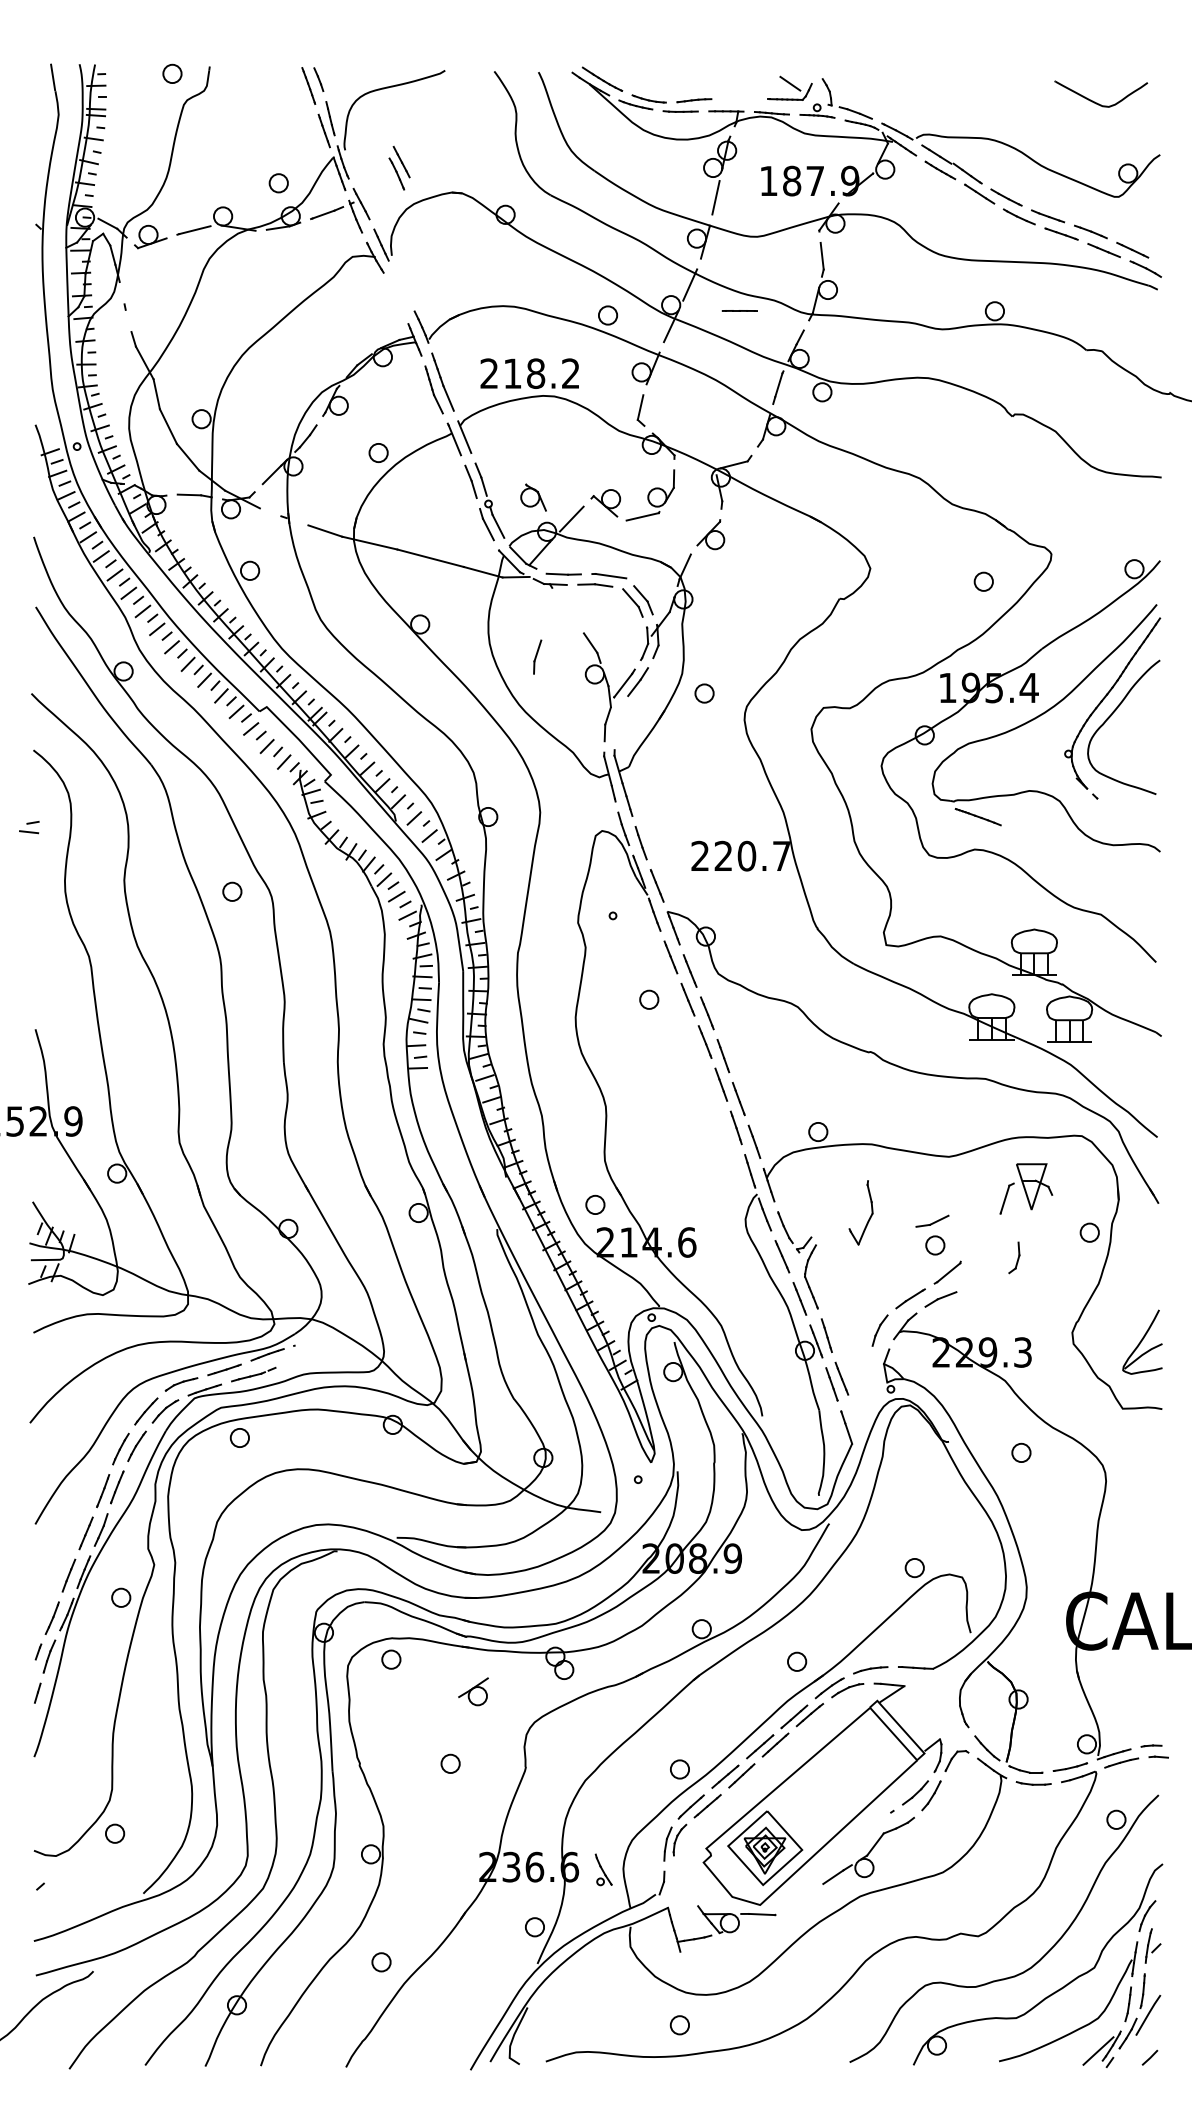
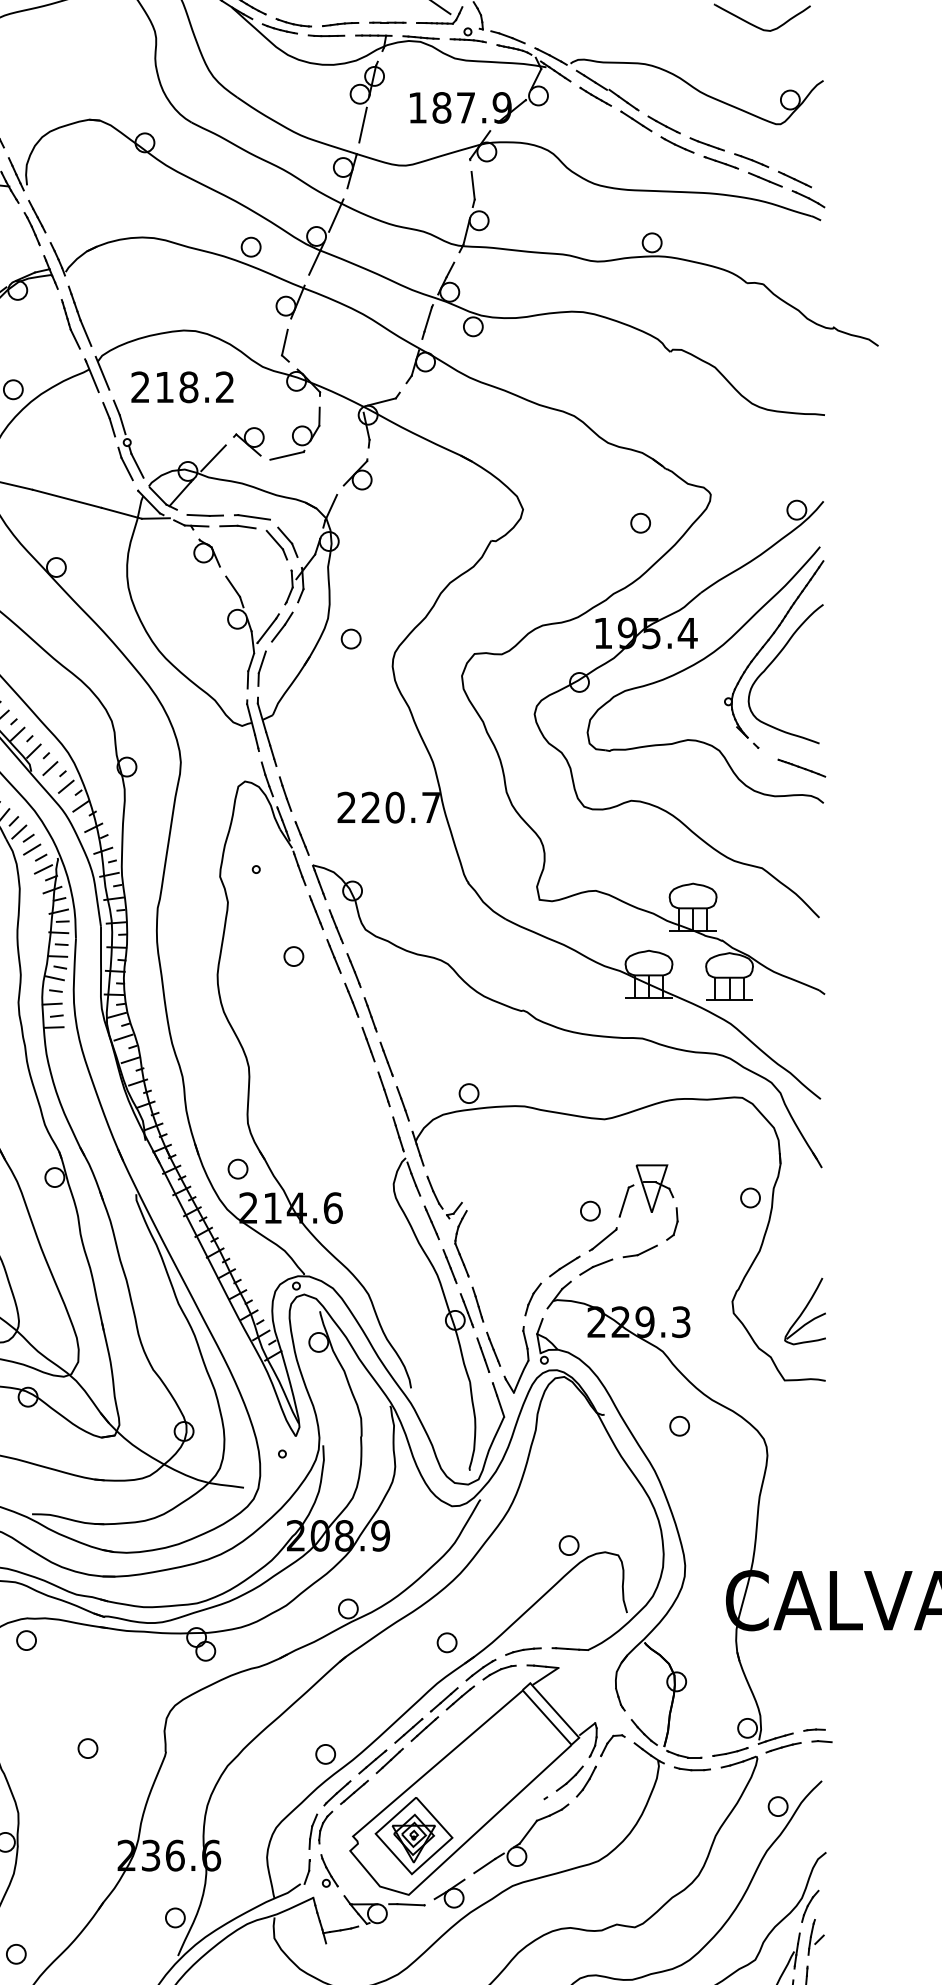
part: (399, 168) -> (34, 223), moved
line: (739, 310) -> (387, 22), moved
text: (529, 373) -> (182, 387), moved
part: (533, 497) -> (207, 552), moved
part: (537, 656) -> (261, 668), moved
line: (977, 817) -> (801, 768), moved
part: (1026, 1188) -> (646, 1190), moved
part: (869, 1217) -> (525, 1364), moved
part: (932, 1220) -> (640, 1250), moved
part: (473, 1691) -> (449, 1893), moved
part: (603, 1869) -> (329, 1870), moved

